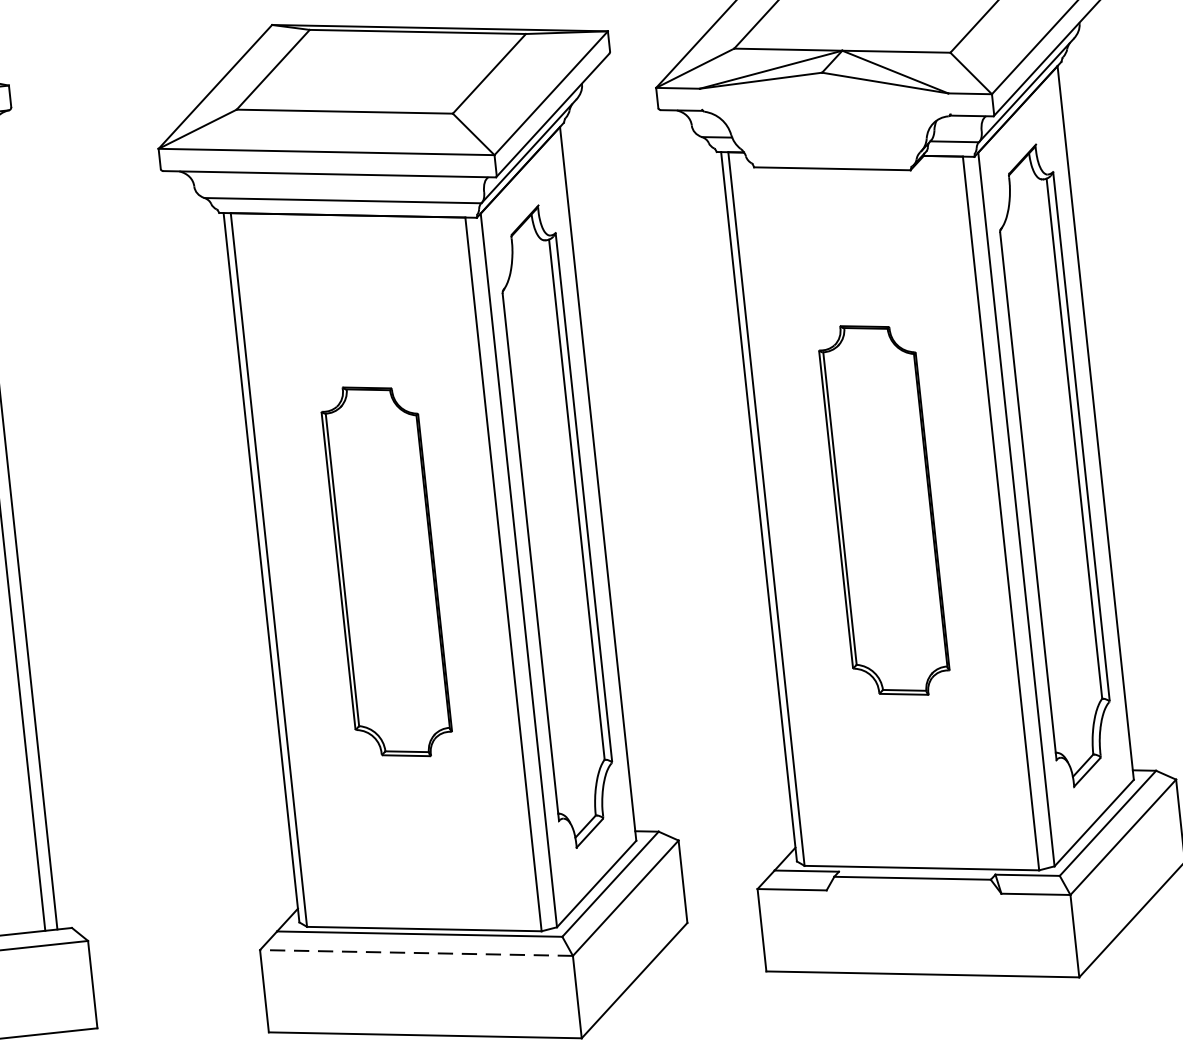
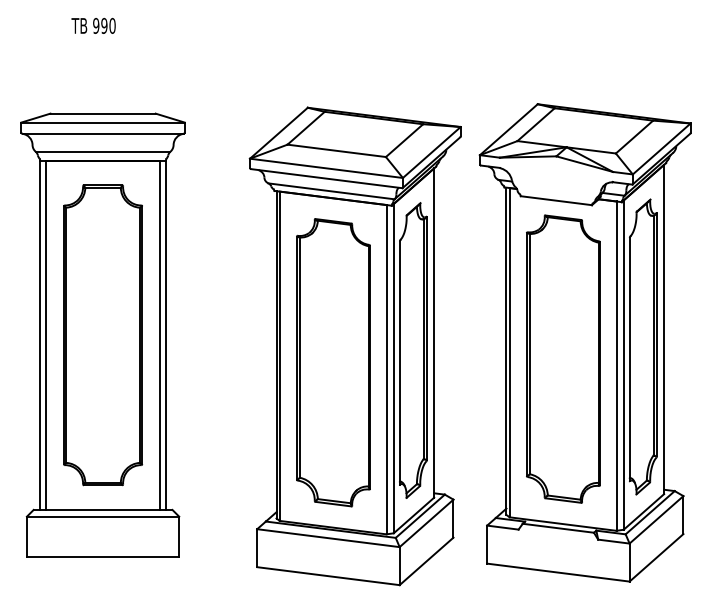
part: (884, 509) -> (563, 358), size x1.67
part: (386, 571) -> (333, 362), size x1.67
line: (416, 953) -> (328, 538), dashed -> solid

